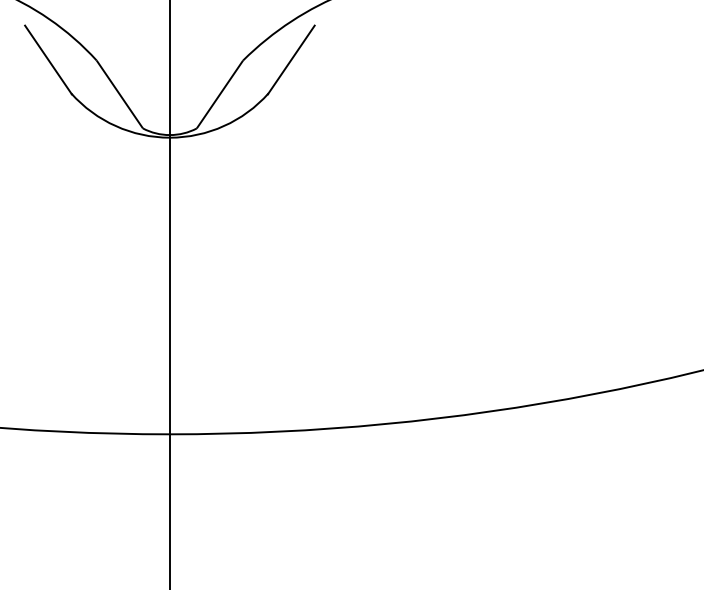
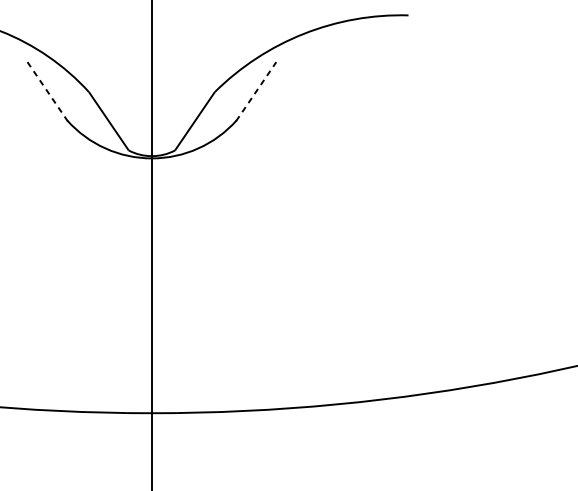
line: (48, 60) -> (47, 92), solid -> dashed
line: (291, 60) -> (256, 92), solid -> dashed

